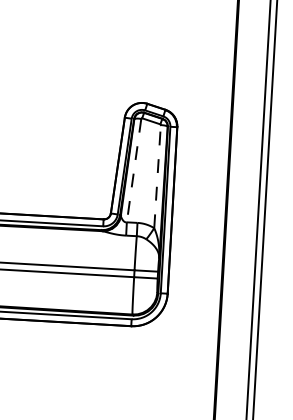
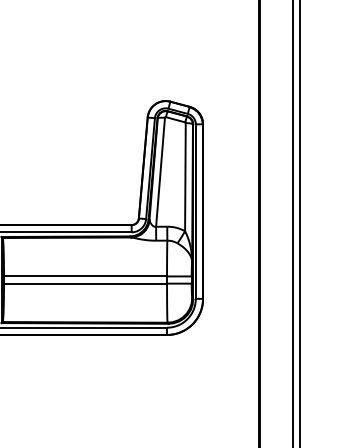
line: (134, 170) -> (160, 172), dashed -> solid
line: (157, 176) -> (185, 176), dashed -> solid

